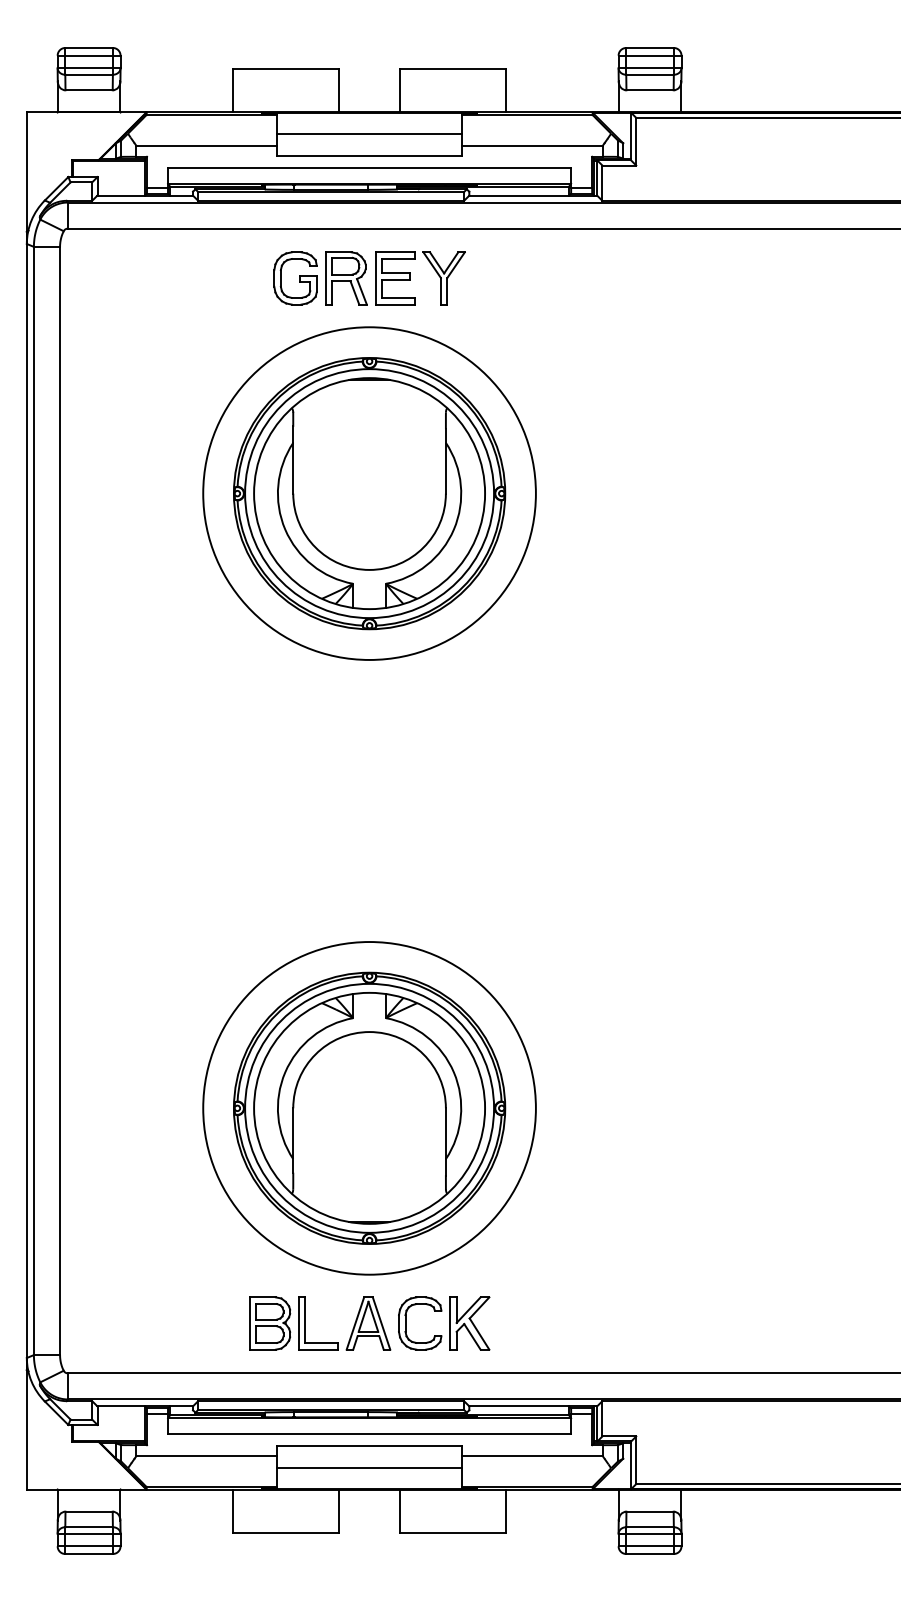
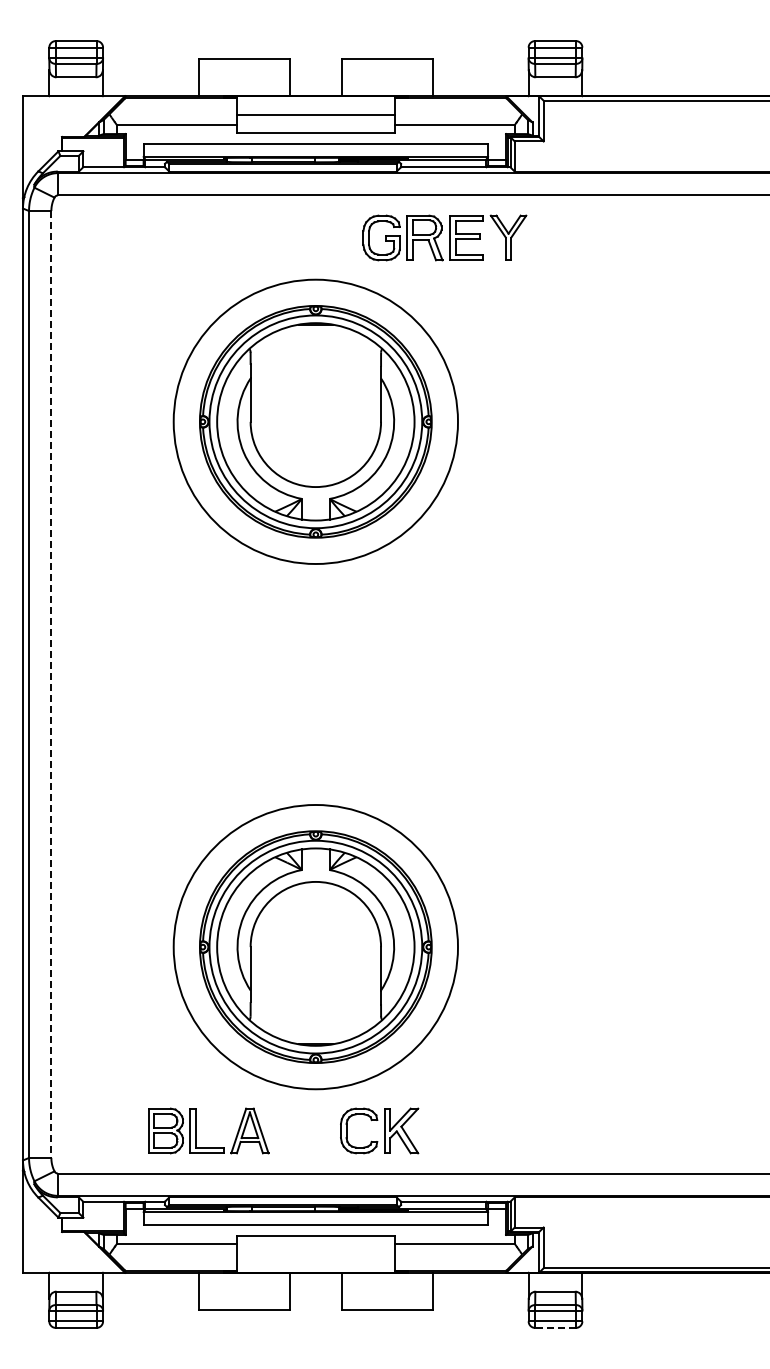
part: (369, 277) -> (444, 237), moved
line: (60, 801) -> (51, 684), solid -> dashed
part: (305, 1322) -> (196, 1130), moved
line: (369, 1468) -> (315, 1254), removed
line: (650, 1553) -> (555, 1327), solid -> dashed

